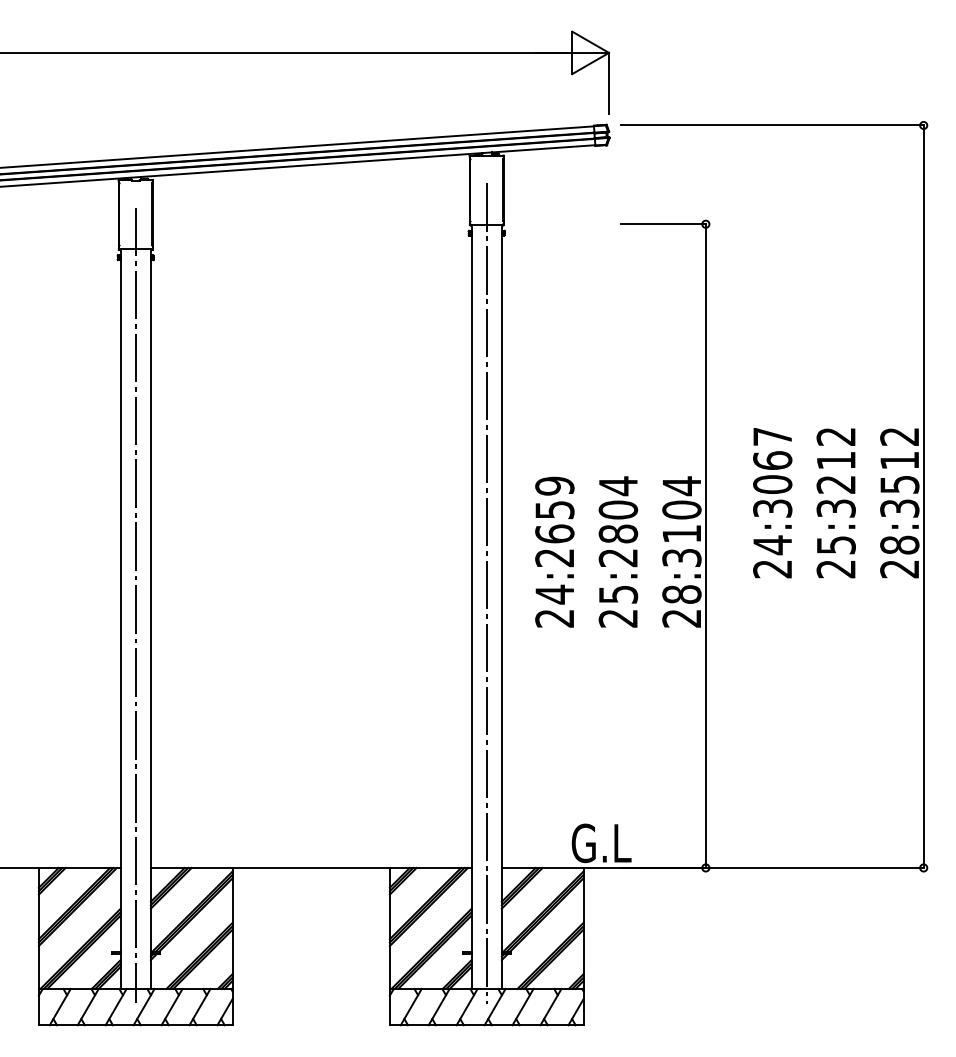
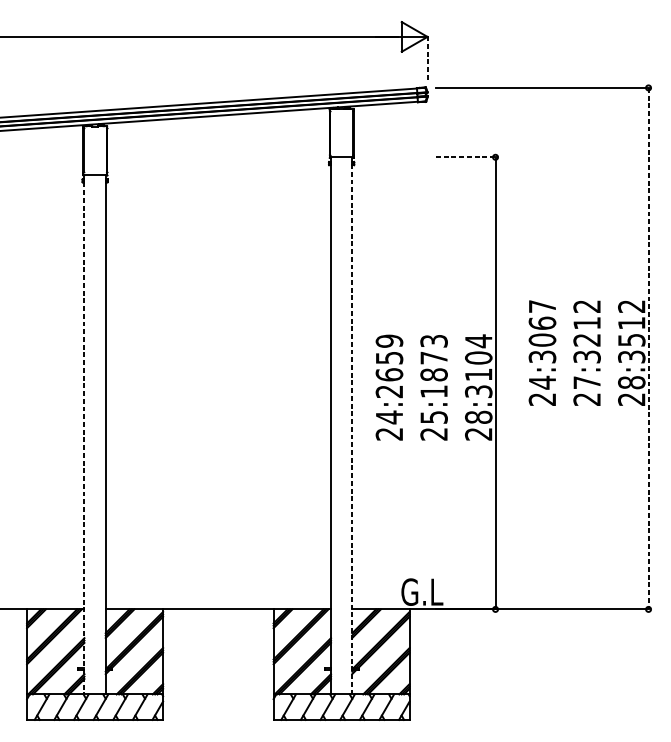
line: (609, 83) -> (427, 58), solid -> dashed
line: (664, 224) -> (466, 157), solid -> dashed
line: (923, 497) -> (648, 349), solid -> dashed
text: (618, 521) -> (434, 366), 25:2804 -> 25:1873
text: (836, 545) -> (587, 382), 25:3212 -> 27:3212
line: (486, 593) -> (341, 416), removed
line: (135, 604) -> (94, 424), removed
line: (501, 606) -> (352, 425), solid -> dashed
line: (120, 619) -> (84, 434), solid -> dashed

